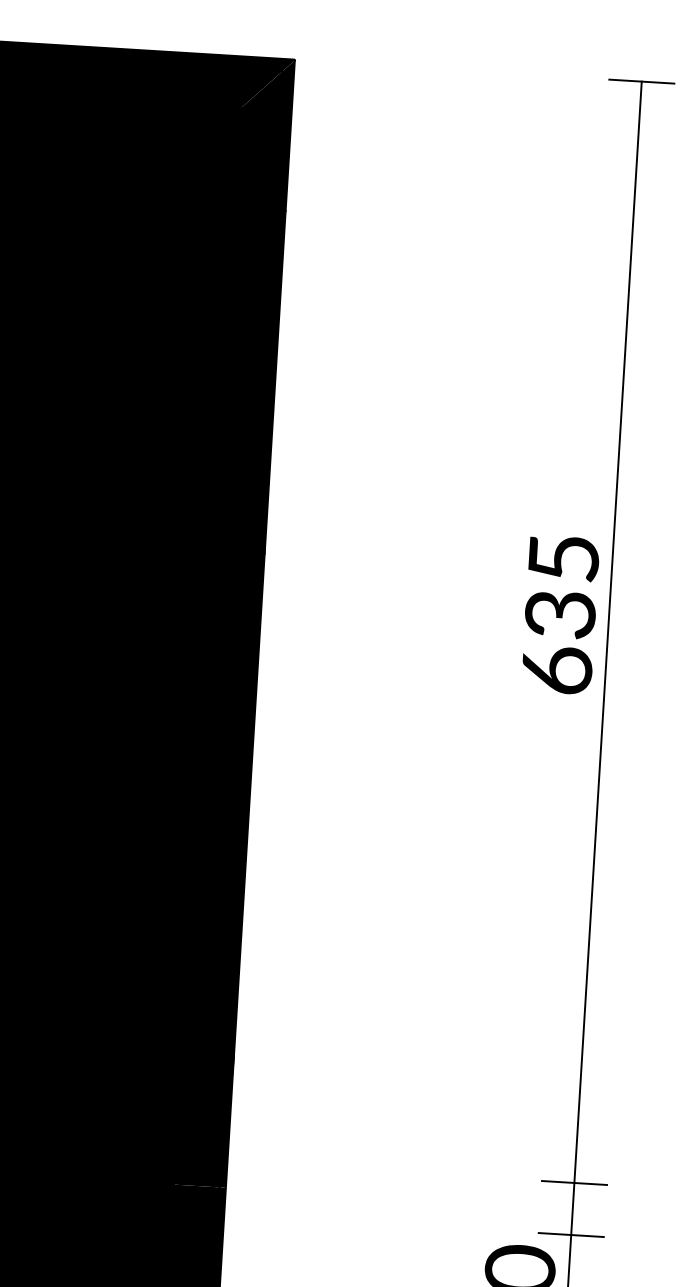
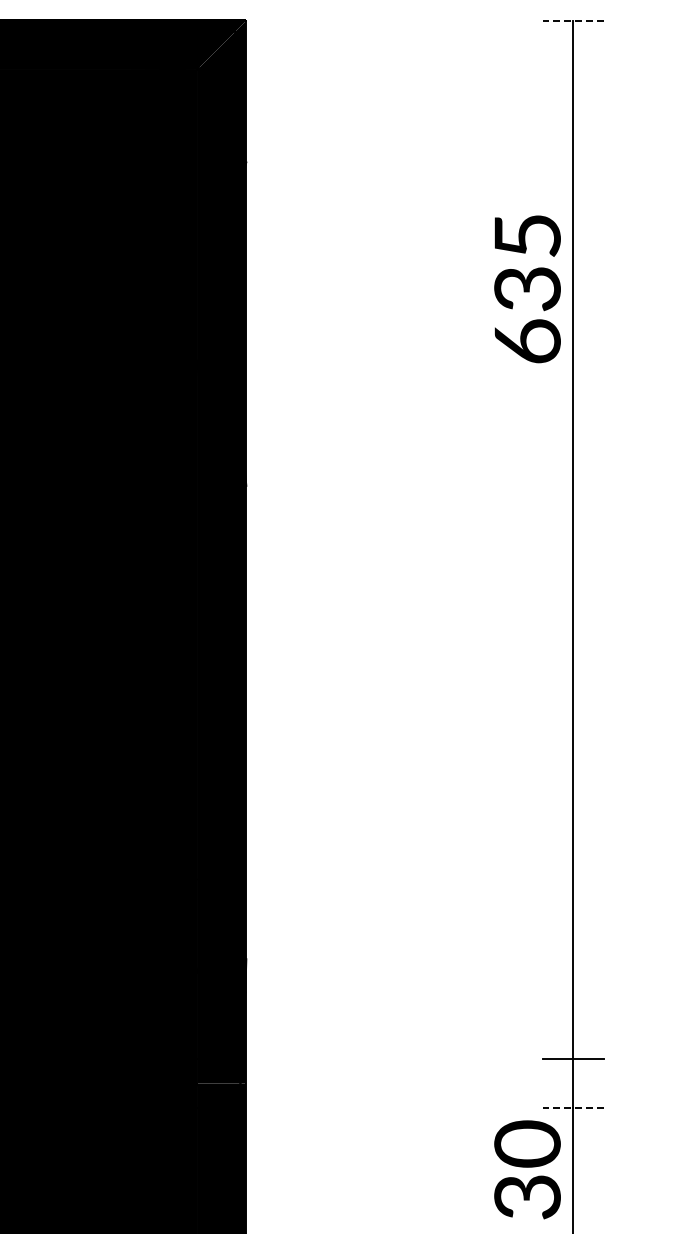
line: (641, 81) -> (573, 20), solid -> dashed
text: (560, 615) -> (527, 289), moved
line: (571, 1235) -> (573, 1108), solid -> dashed

